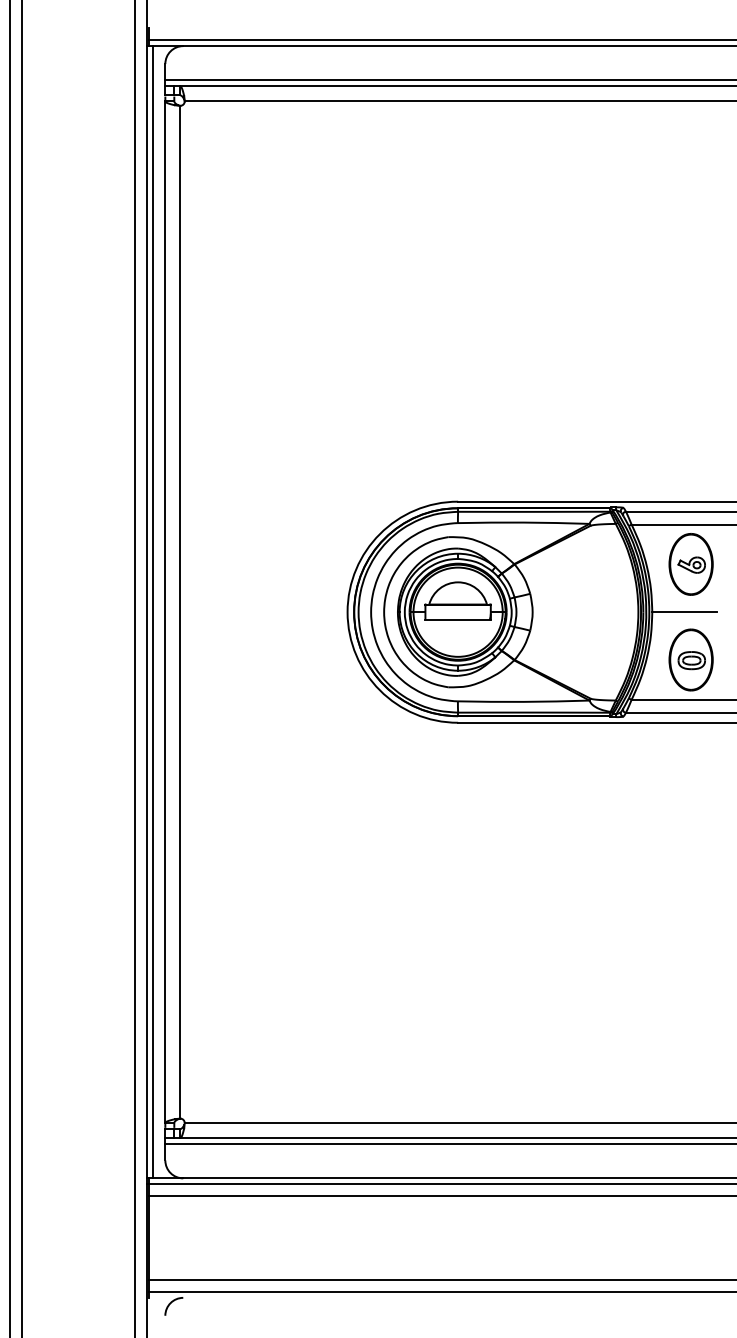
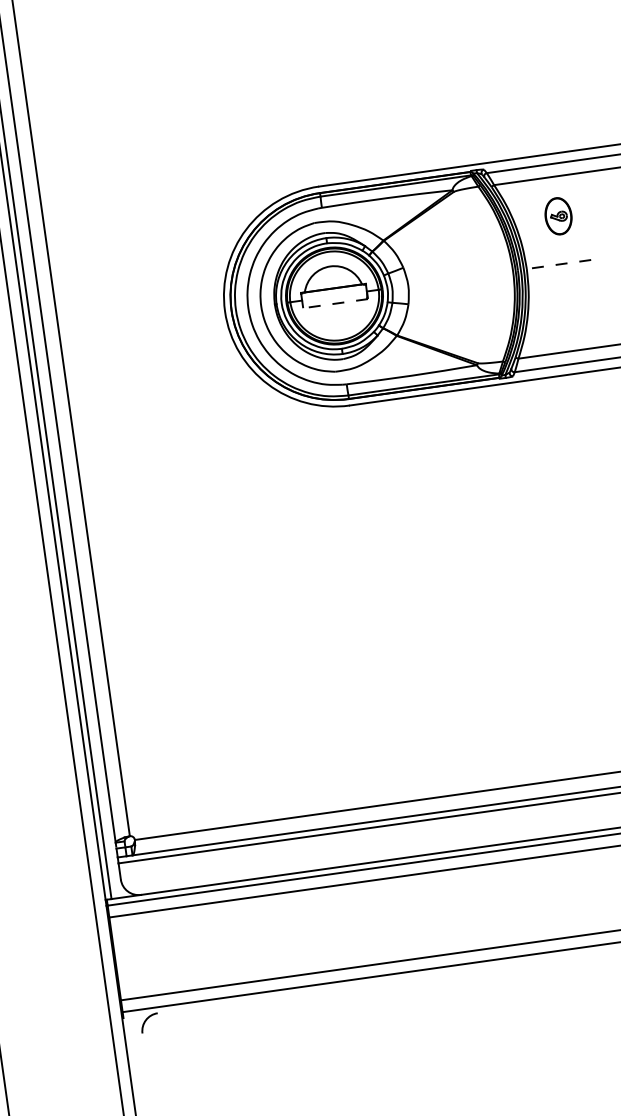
part: (690, 564) -> (557, 216), size x0.6
line: (684, 612) -> (558, 264), solid -> dashed
line: (458, 619) -> (335, 303), solid -> dashed
part: (690, 659) -> (571, 310), removed

